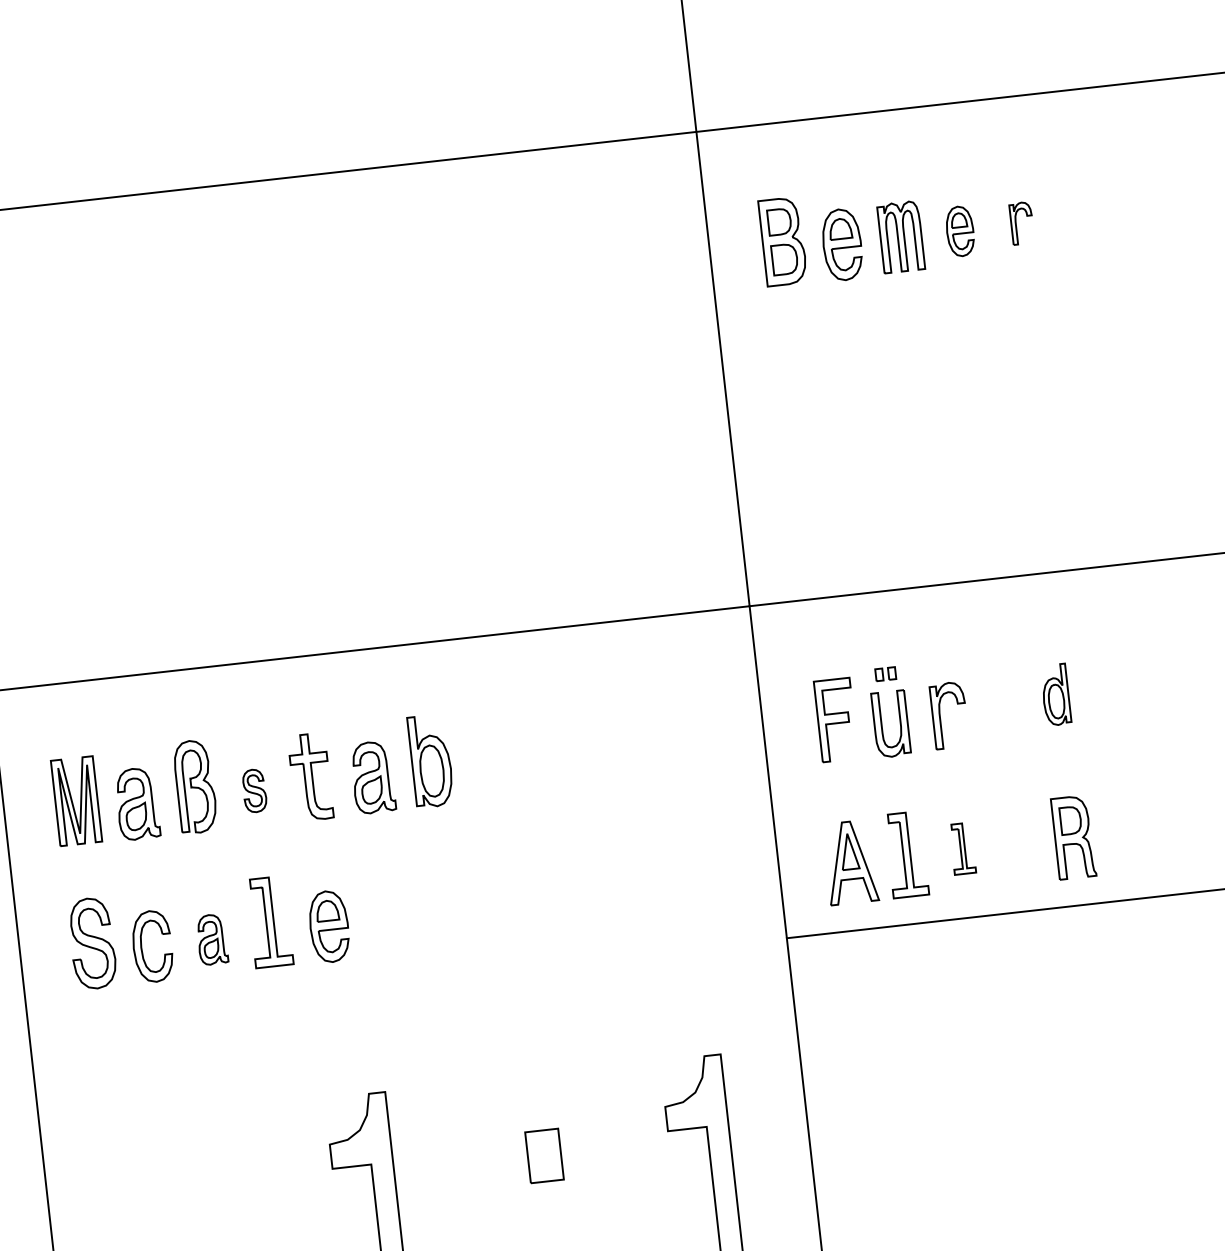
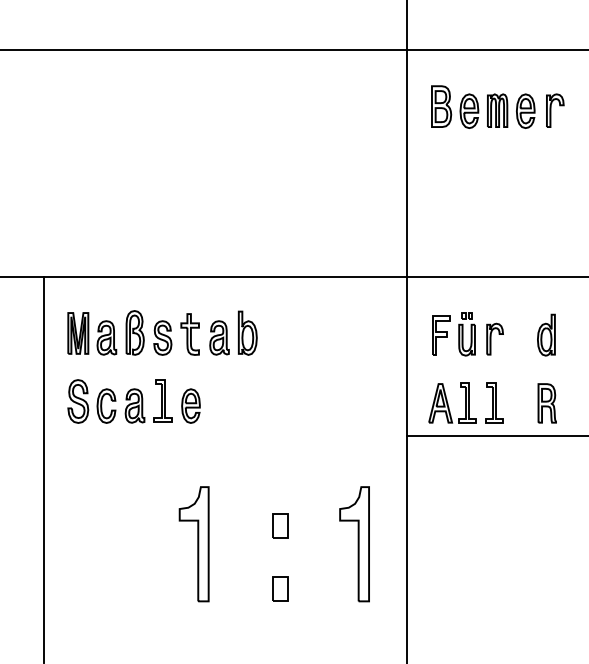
part: (1022, 223) -> (555, 110), size x1.67
part: (959, 230) -> (525, 110), size x1.43
part: (1055, 693) -> (546, 334), size x1.43
part: (253, 789) -> (162, 337), size x1.67
part: (963, 847) -> (494, 402), size x1.67
part: (210, 938) -> (134, 405), size x1.43

